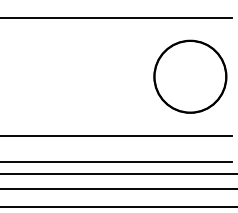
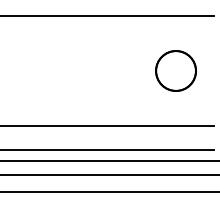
part: (189, 76) -> (175, 70), size x0.6

